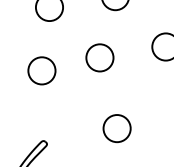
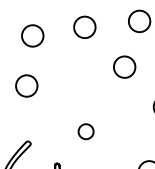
circle: (99, 57) -> (72, 75), removed
circle: (116, 128) -> (85, 131), size x0.7

